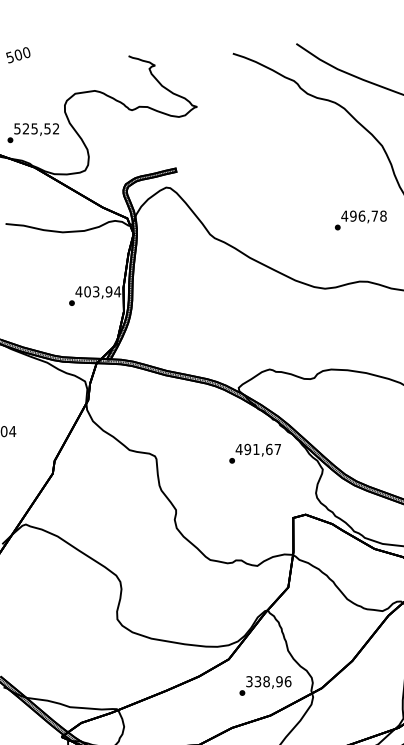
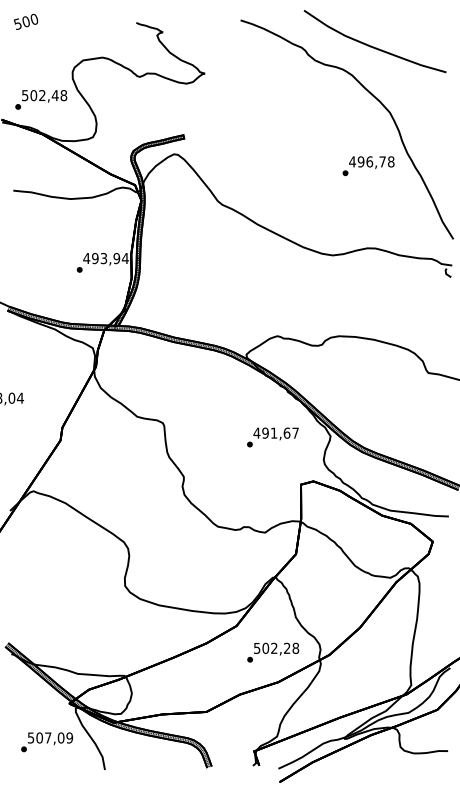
text: (40, 128) -> (48, 95), 525,52 -> 502,48
text: (360, 220) -> (368, 166), moved
text: (87, 291) -> (95, 258), 403,94 -> 493,94
text: (254, 453) -> (272, 437), moved
text: (268, 680) -> (276, 647), 338,96 -> 502,28

